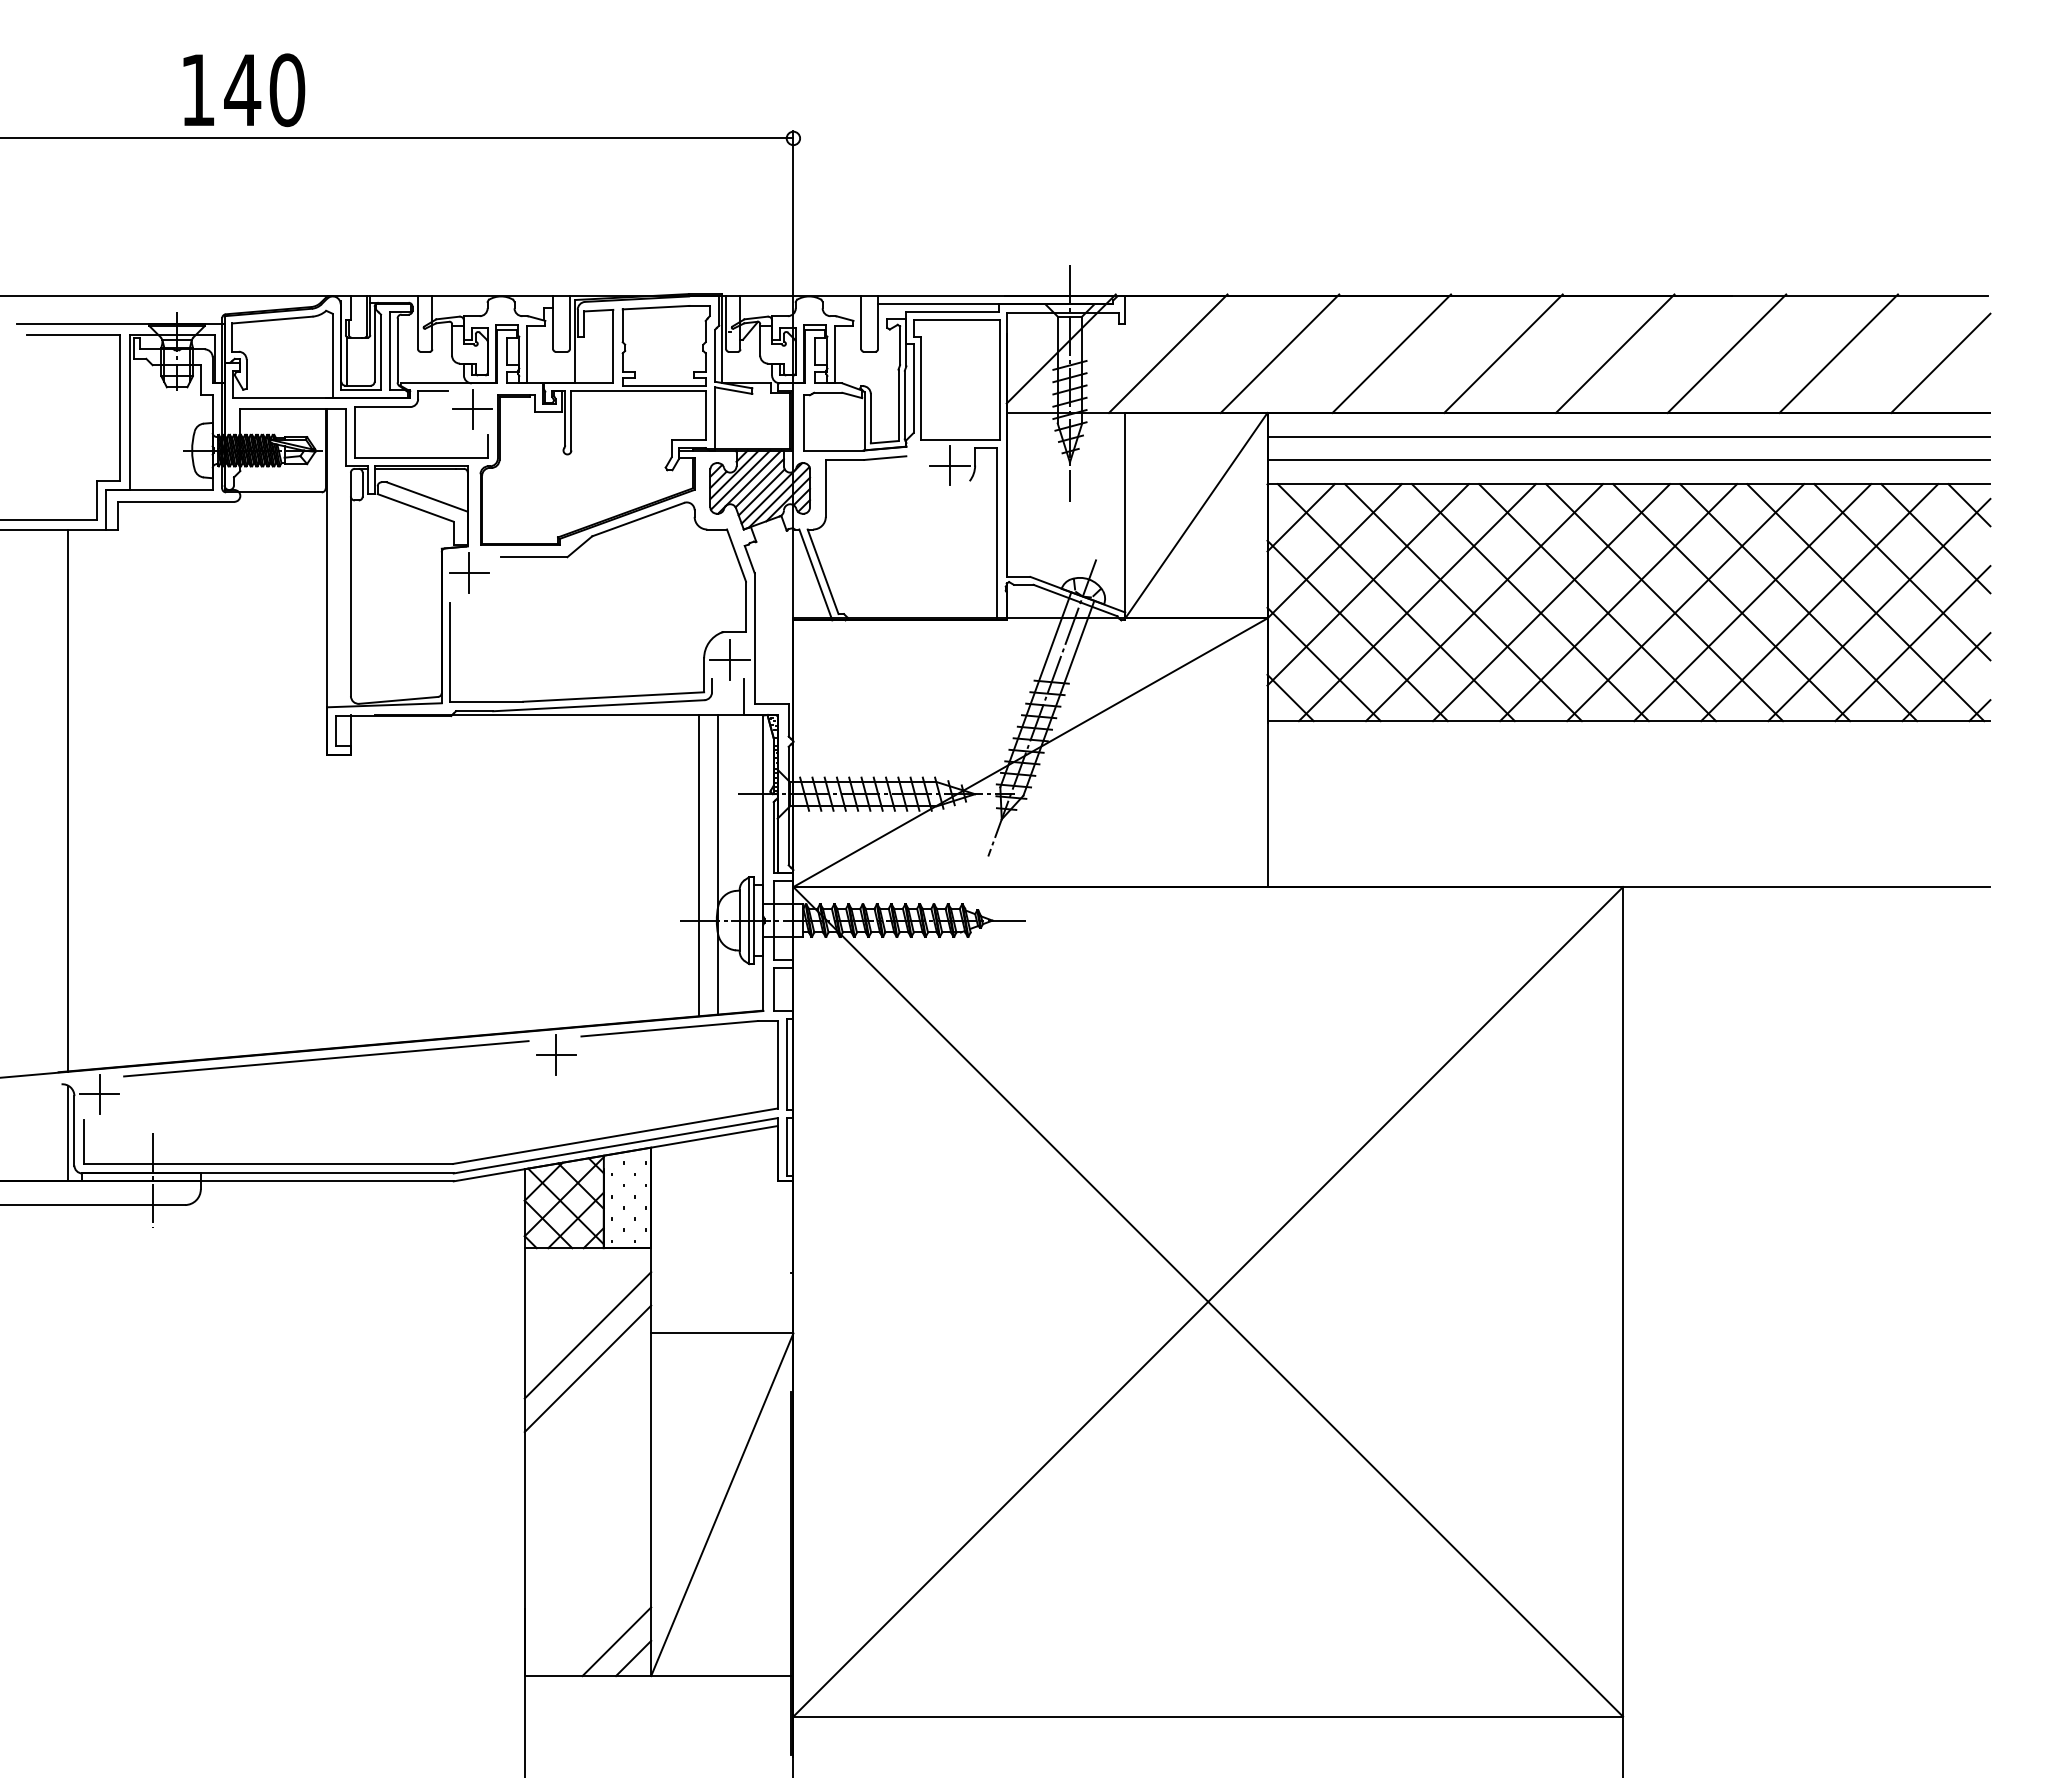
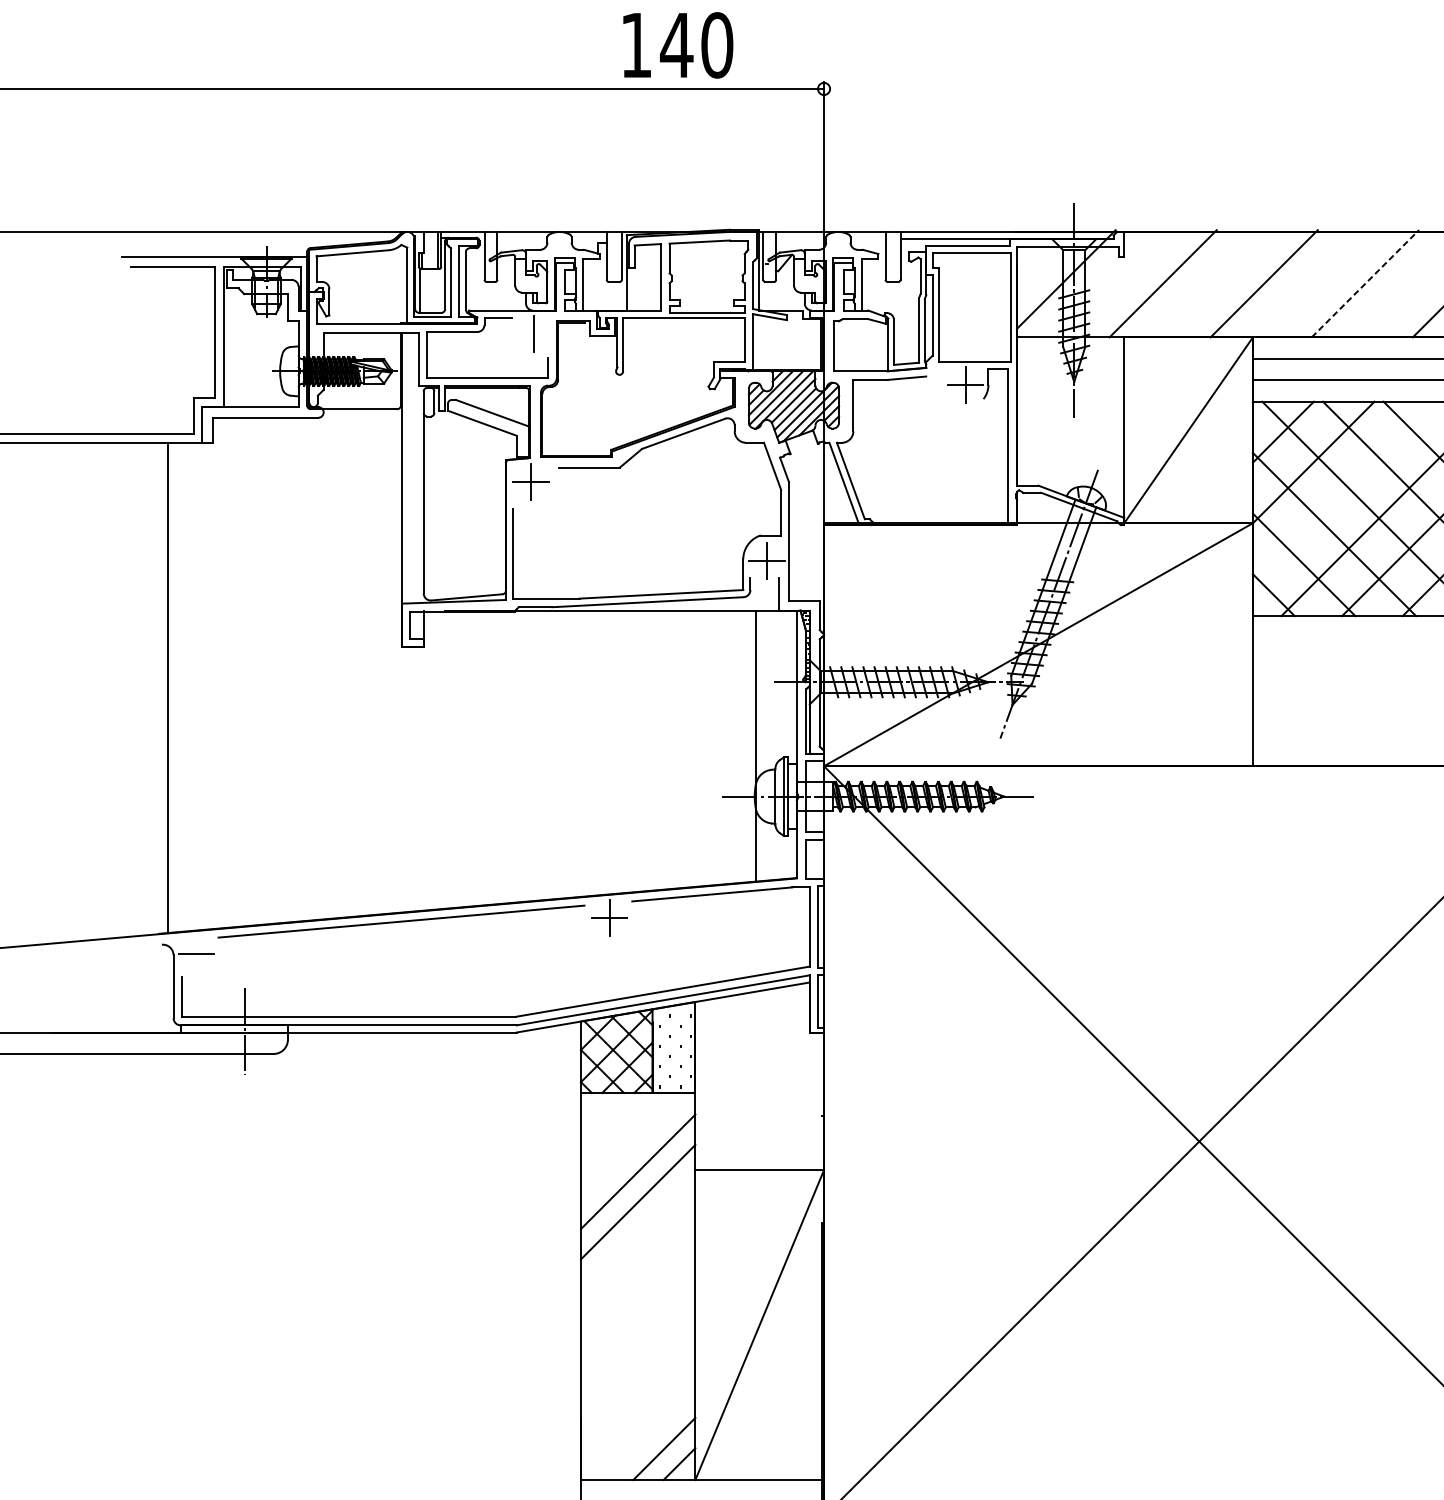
text: (244, 90) -> (678, 45), moved
line: (1391, 353) -> (1365, 283), solid -> dashed
line: (472, 409) -> (533, 334), removed
line: (1367, 584) -> (1343, 492), removed
line: (698, 865) -> (738, 746), removed
line: (99, 1094) -> (196, 953), removed
line: (68, 1133) -> (168, 989), removed

